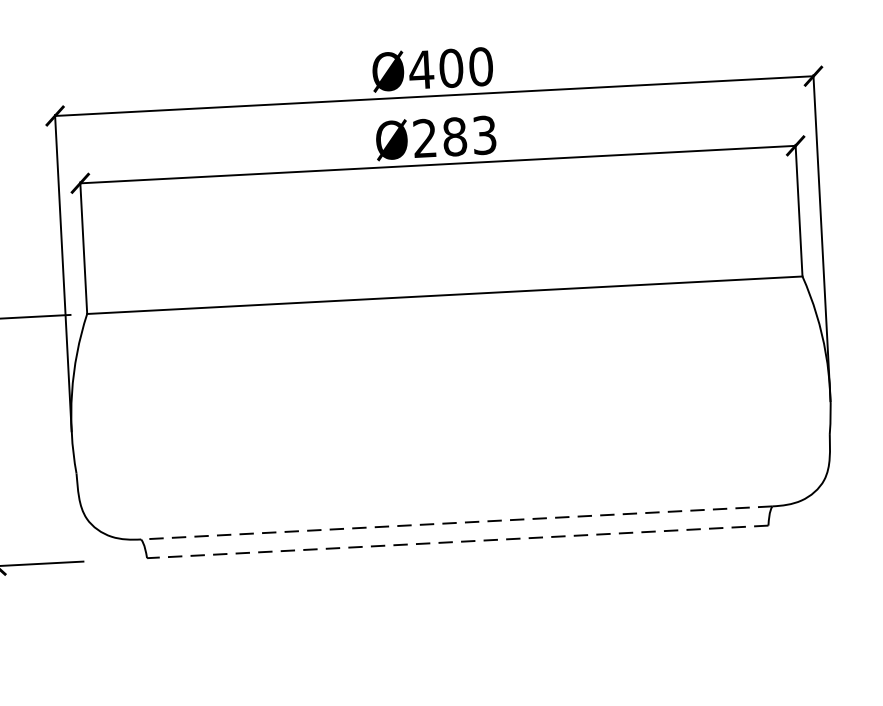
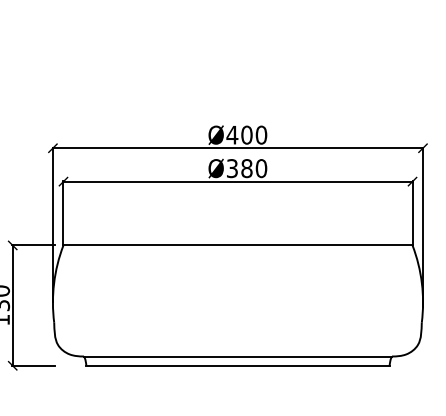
text: (456, 136) -> (247, 168), Ø283 -> Ø380
line: (457, 522) -> (238, 356), dashed -> solid
line: (458, 541) -> (238, 365), dashed -> solid

